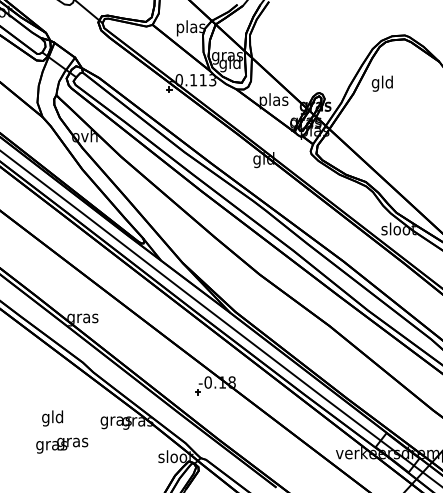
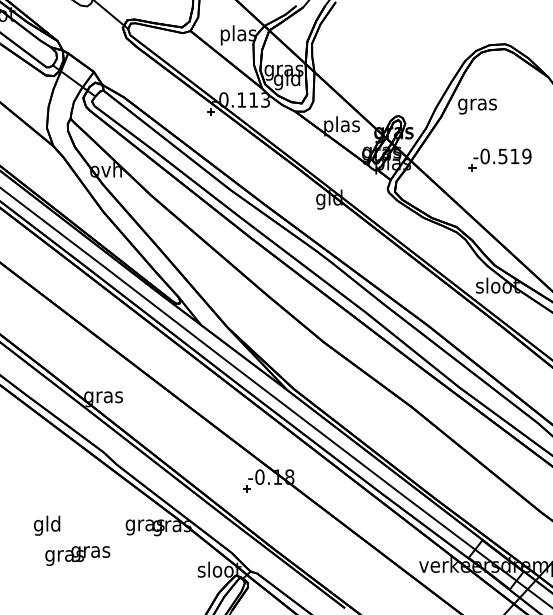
text: (382, 83) -> (477, 104), gld -> gras
part: (400, 128) -> (499, 160), added
text: (52, 418) -> (46, 525), moved

